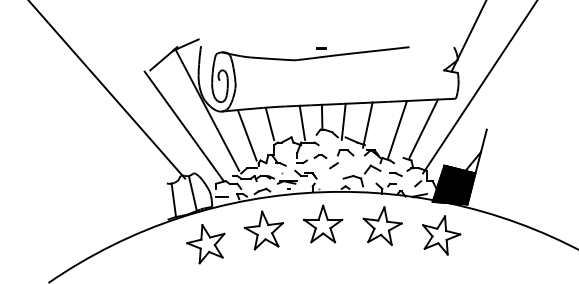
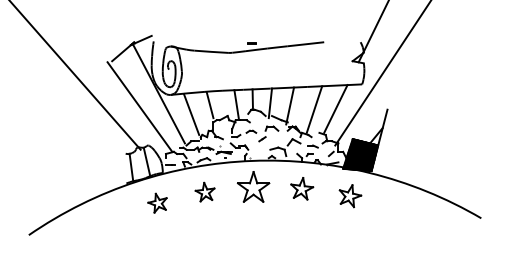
part: (381, 225) -> (301, 188), size x0.7
part: (263, 229) -> (204, 191), size x0.6
part: (441, 234) -> (350, 195), size x0.7
part: (205, 243) -> (157, 202), size x0.6

